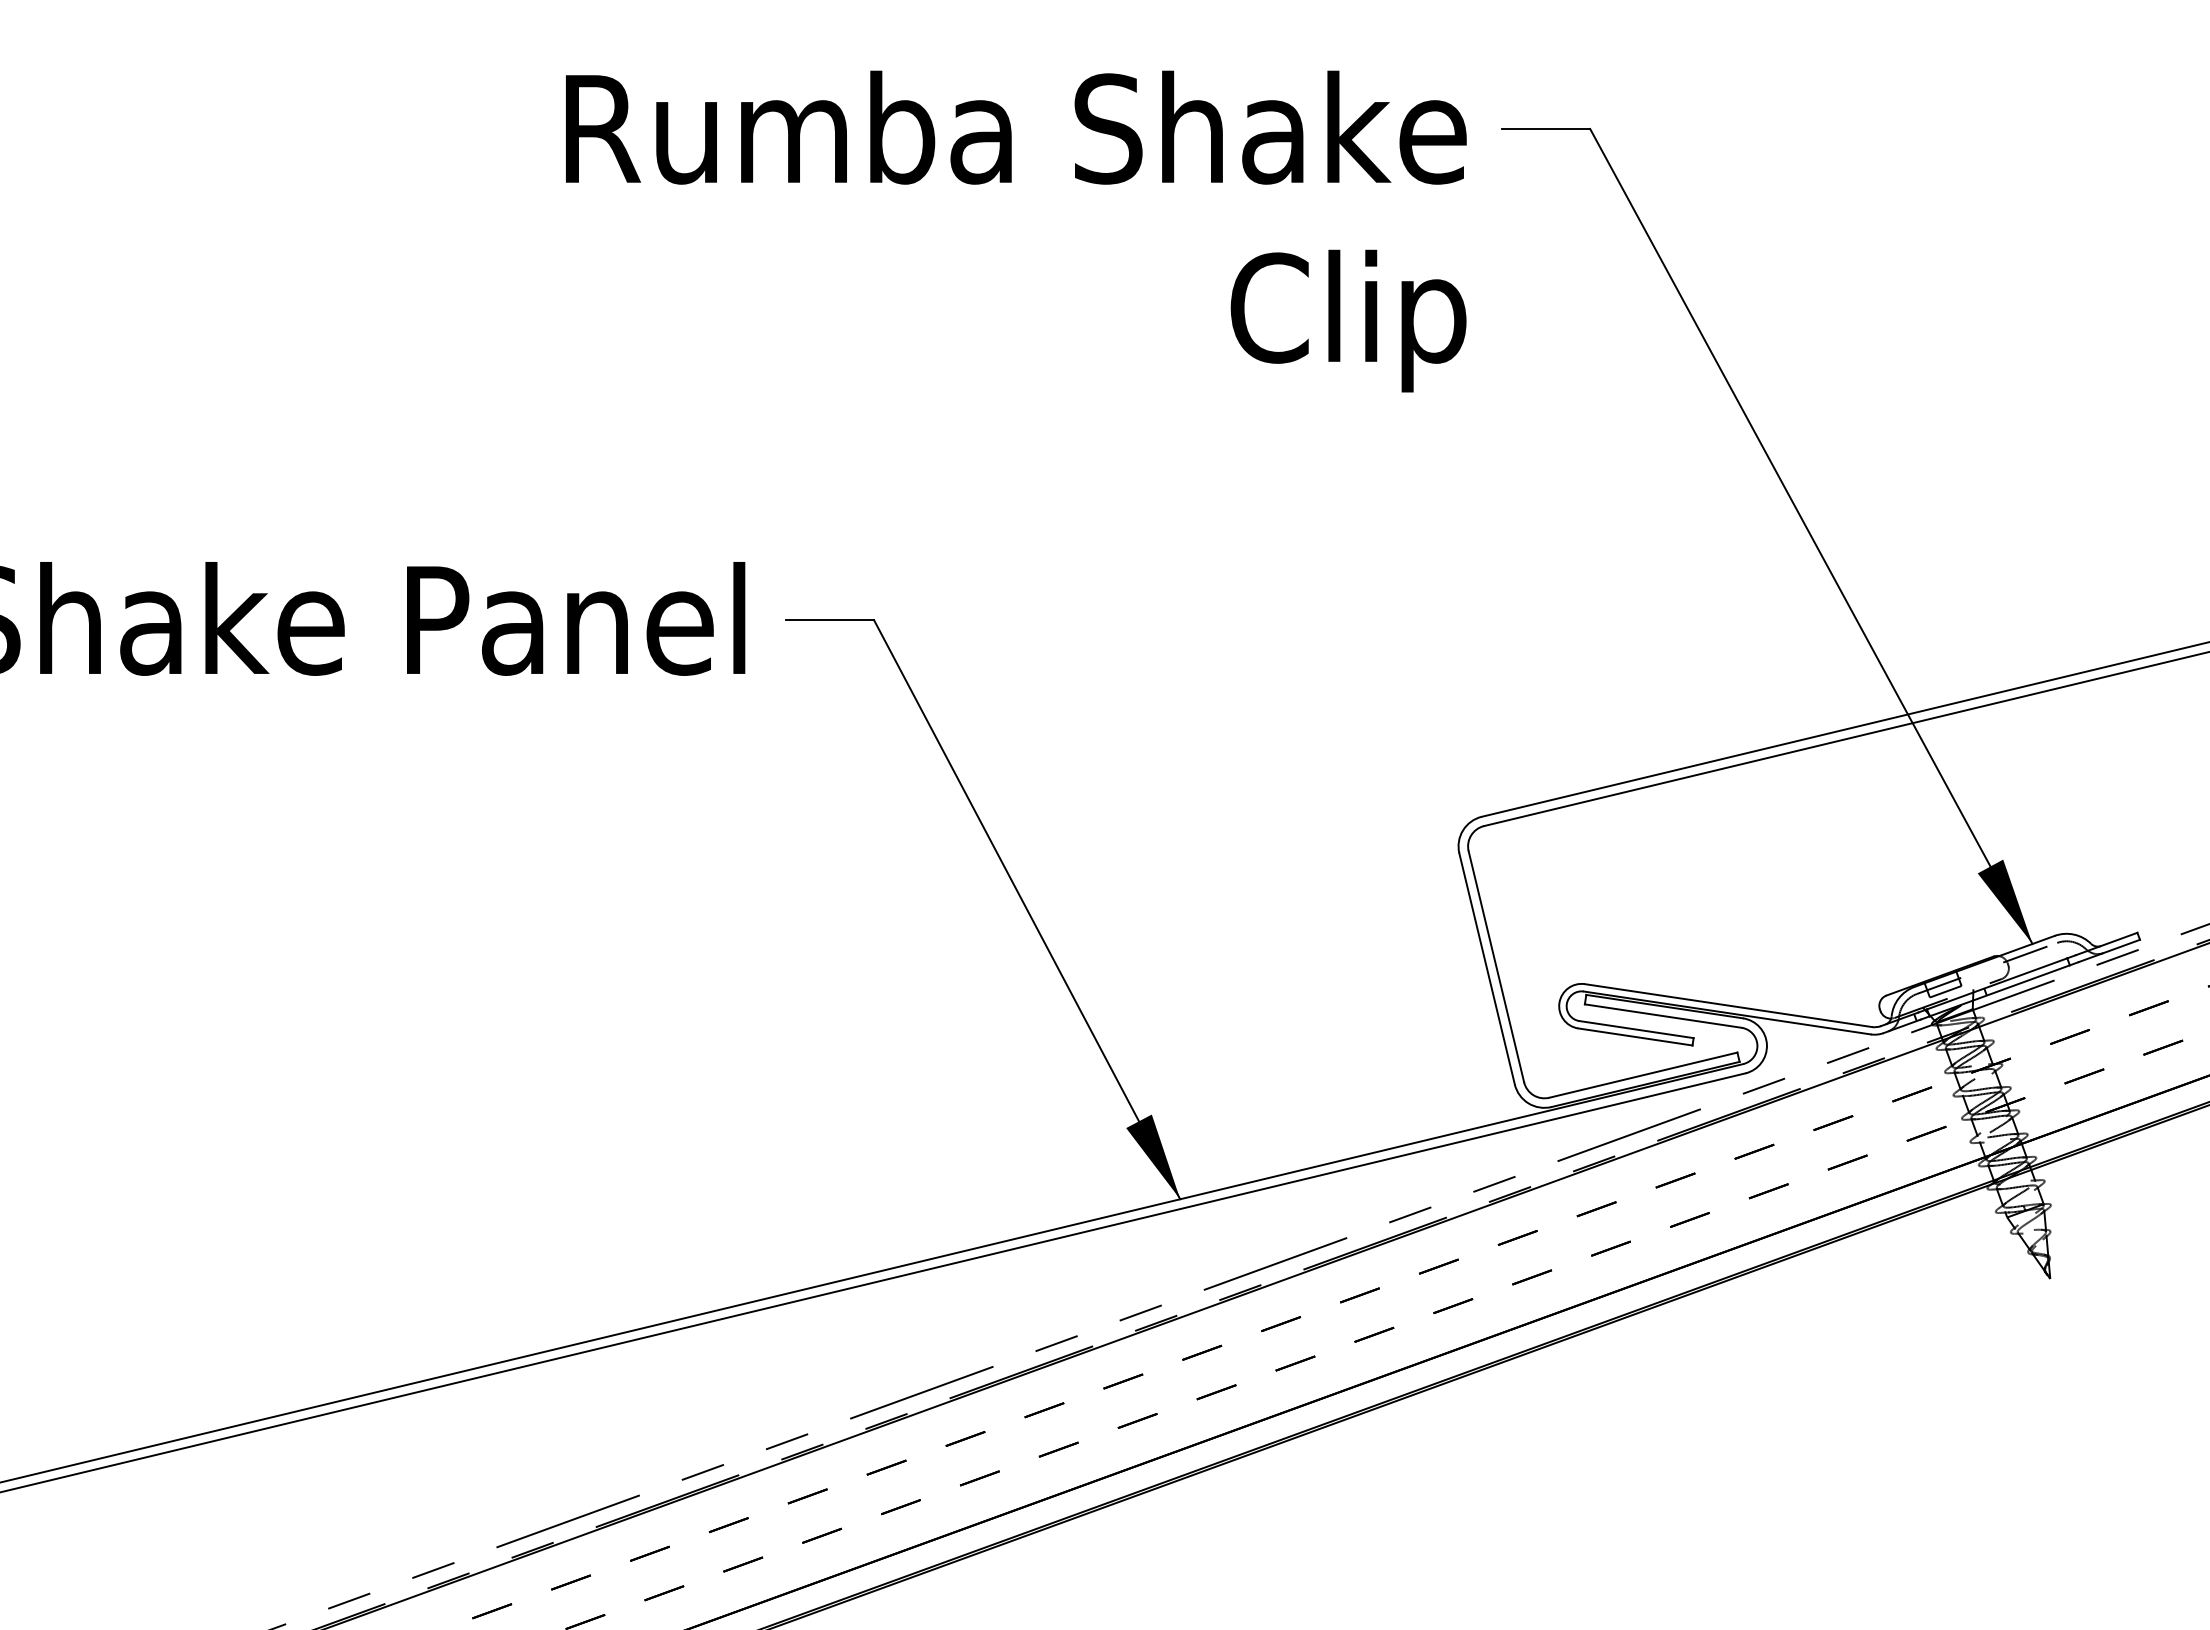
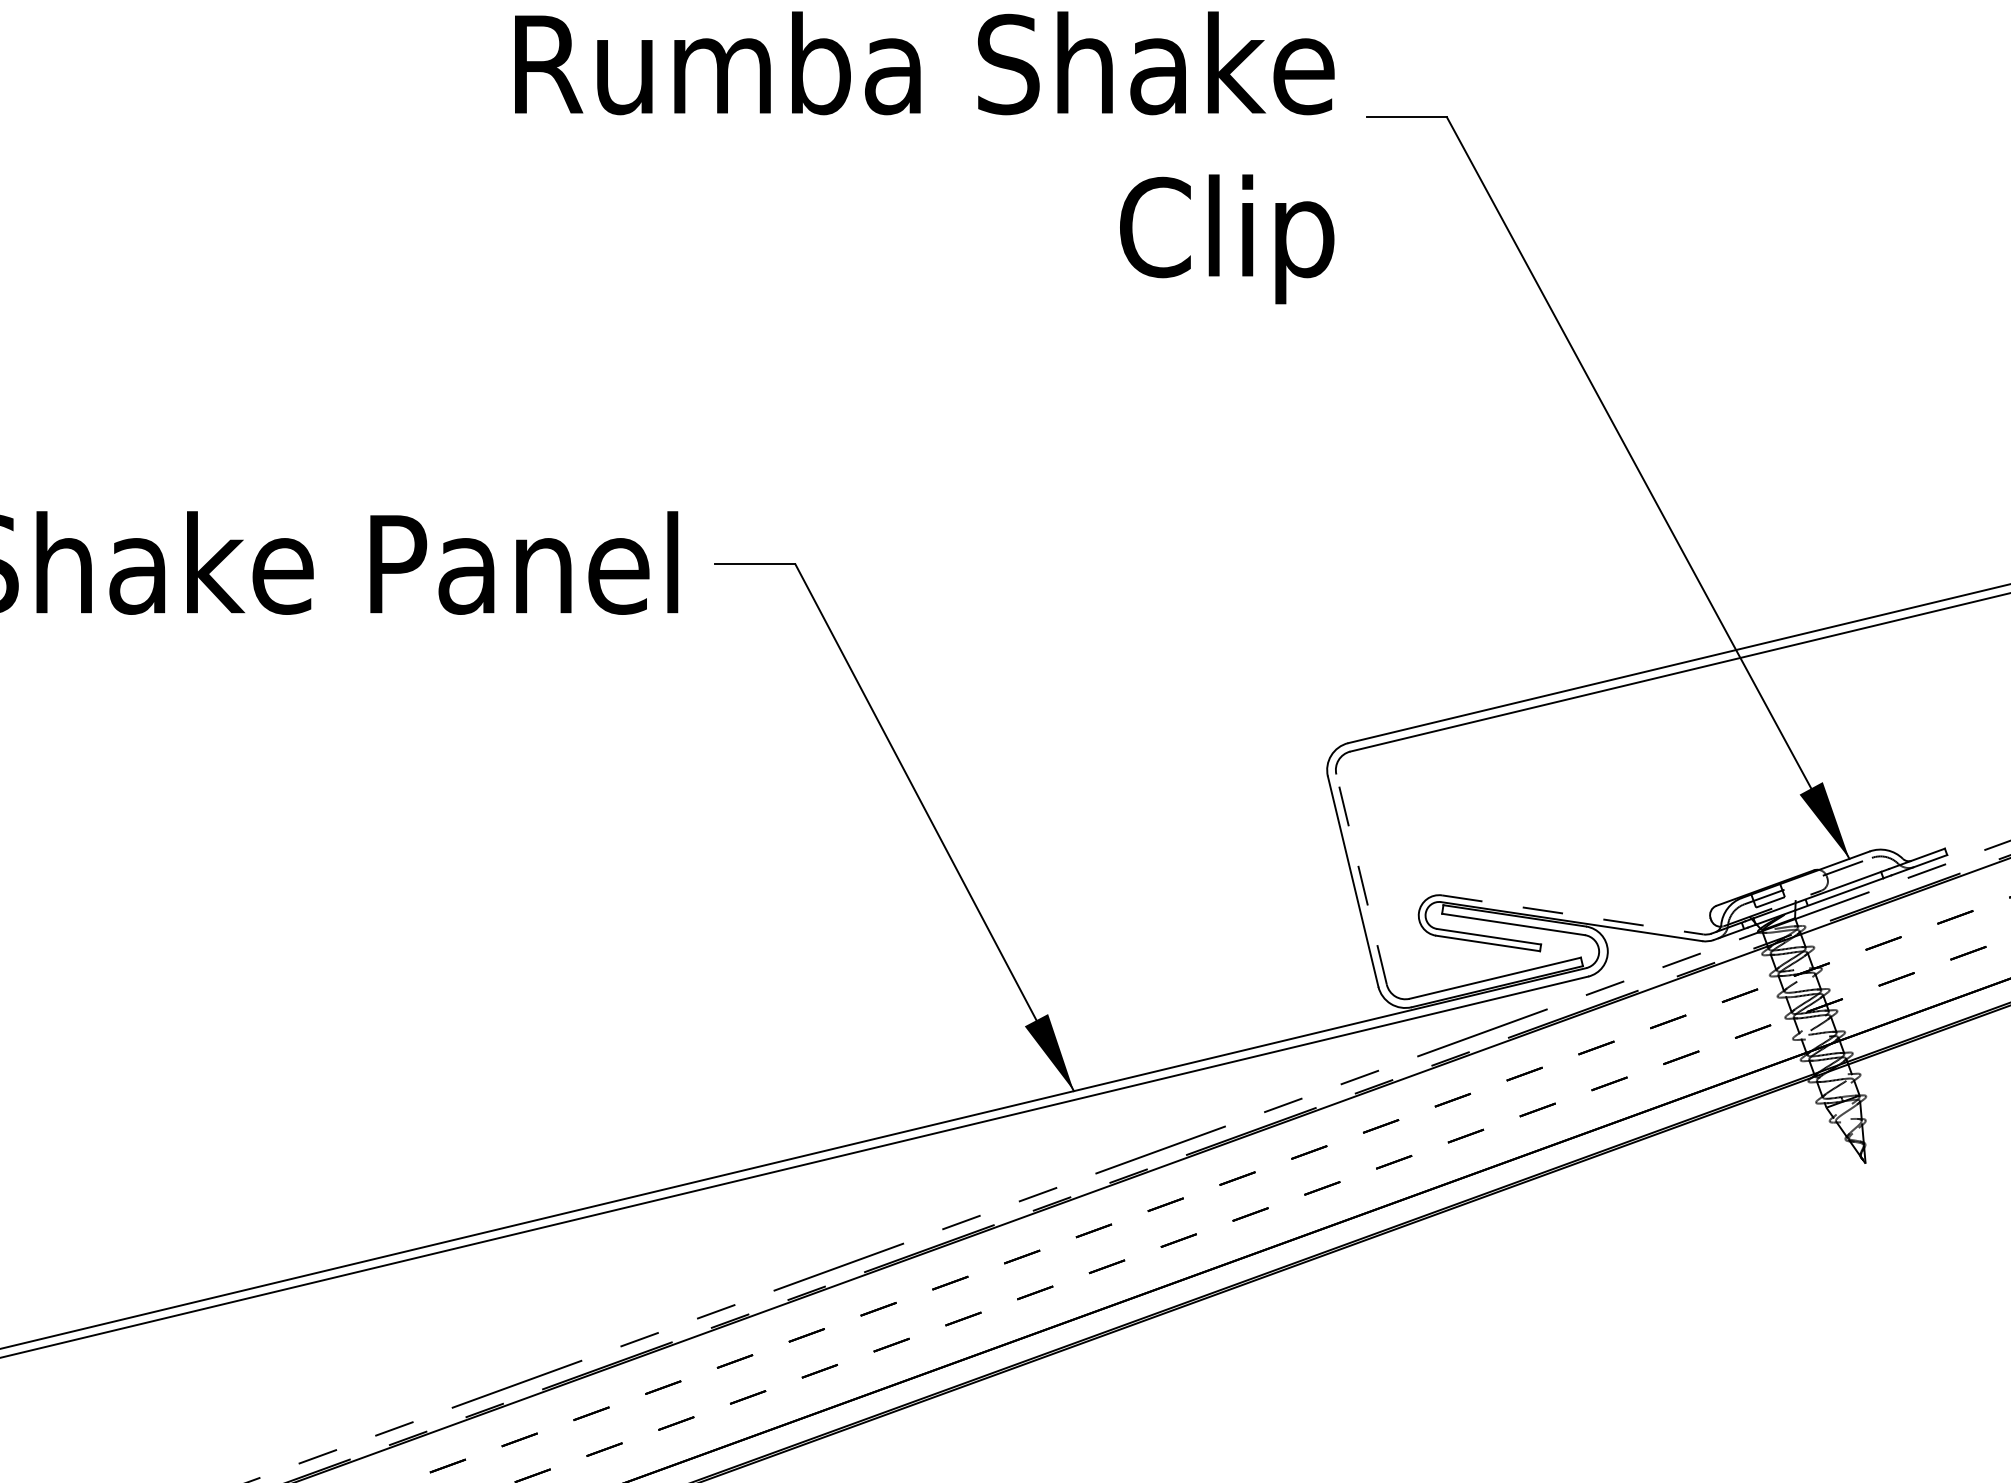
text: (1016, 231) -> (924, 157), moved
line: (1496, 966) -> (1361, 879), solid -> dashed
line: (1728, 1005) -> (1572, 914), solid -> dashed

